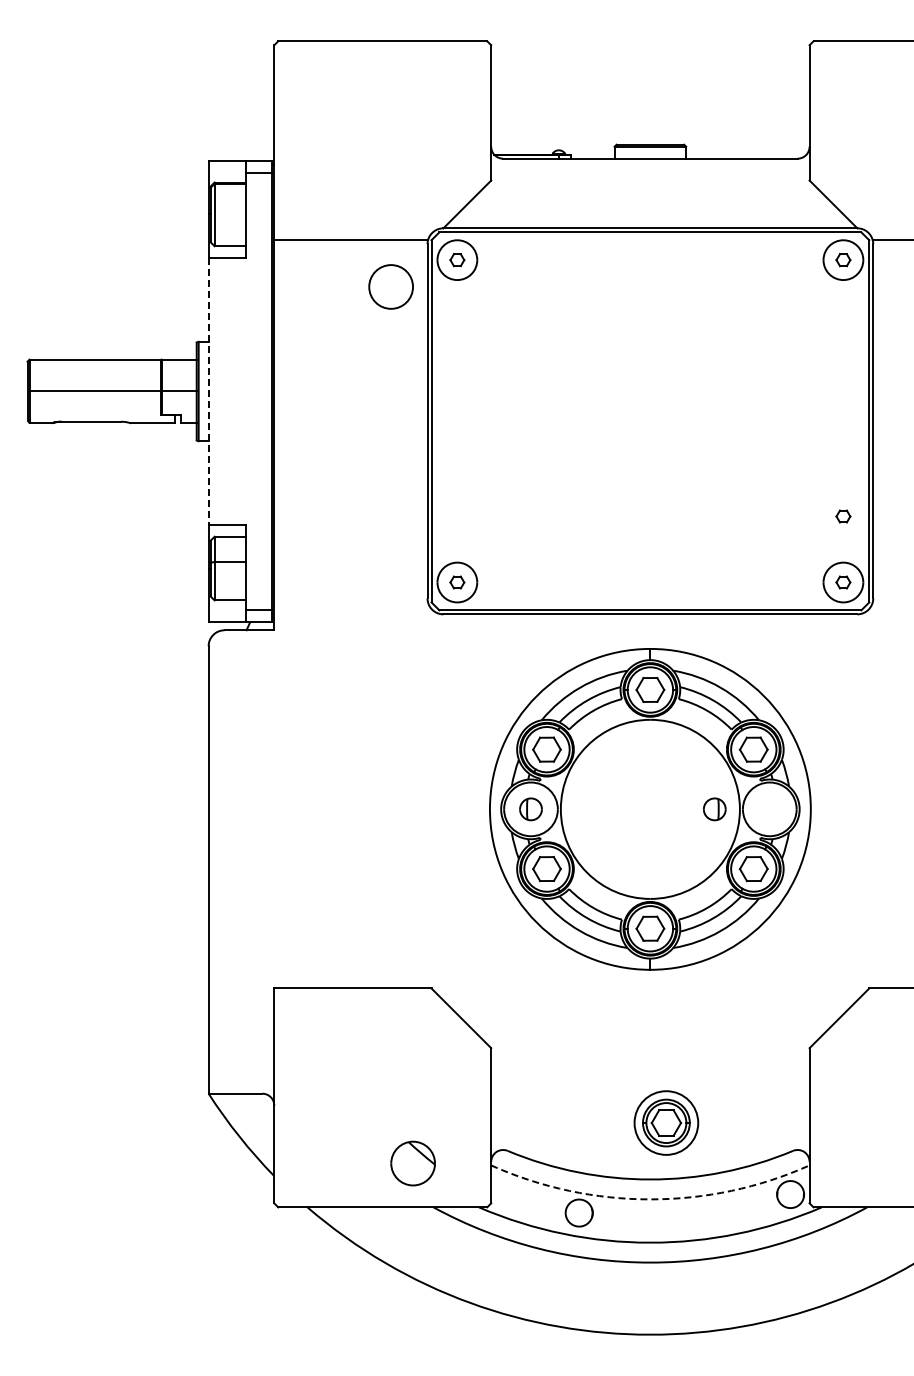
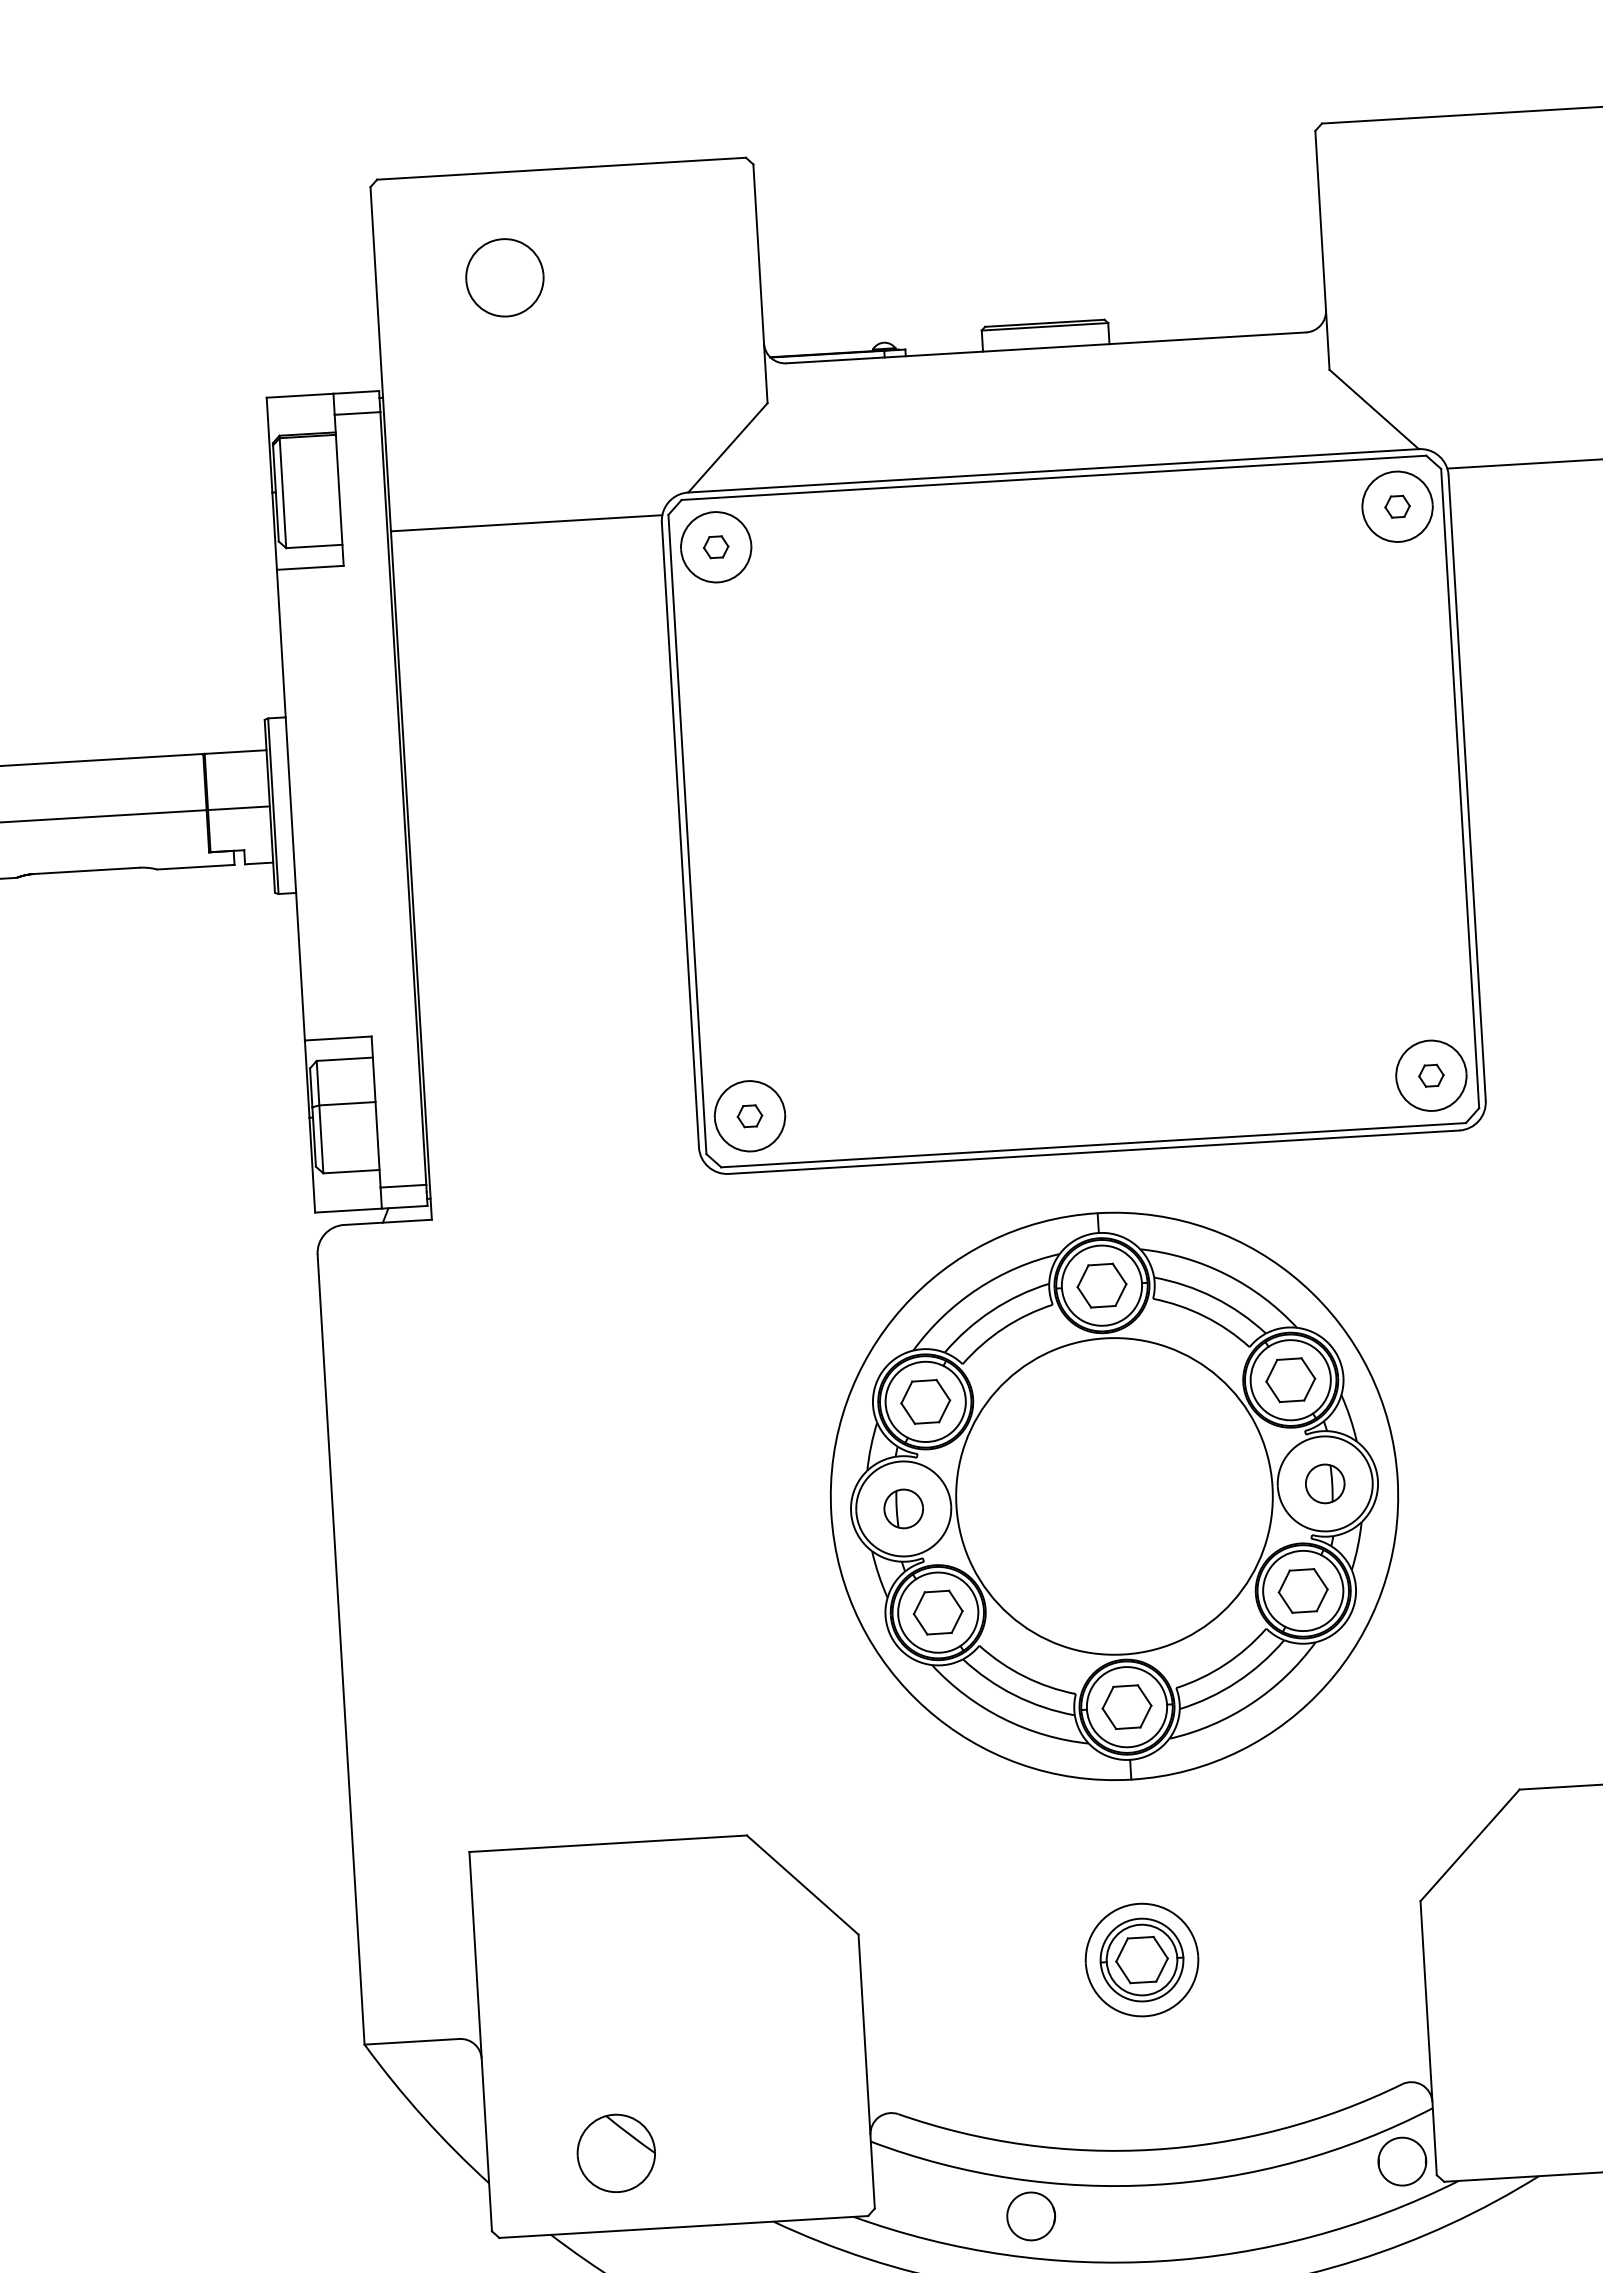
part: (390, 286) -> (503, 277), moved
line: (208, 392) -> (290, 806), dashed -> solid
part: (843, 516) -> (1424, 959), removed
part: (714, 809) -> (1324, 1484), moved
part: (666, 1122) -> (1142, 1959), moved
part: (412, 1163) -> (615, 2153), moved
arc: (650, 1199) -> (1155, 2185), dashed -> solid

